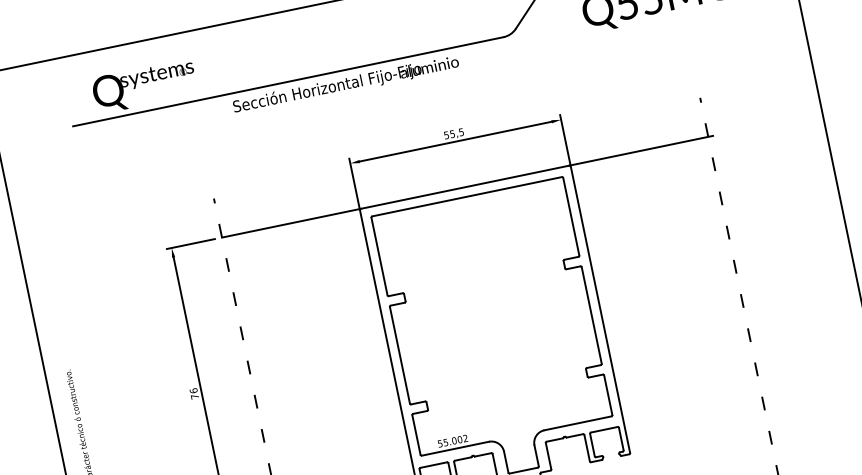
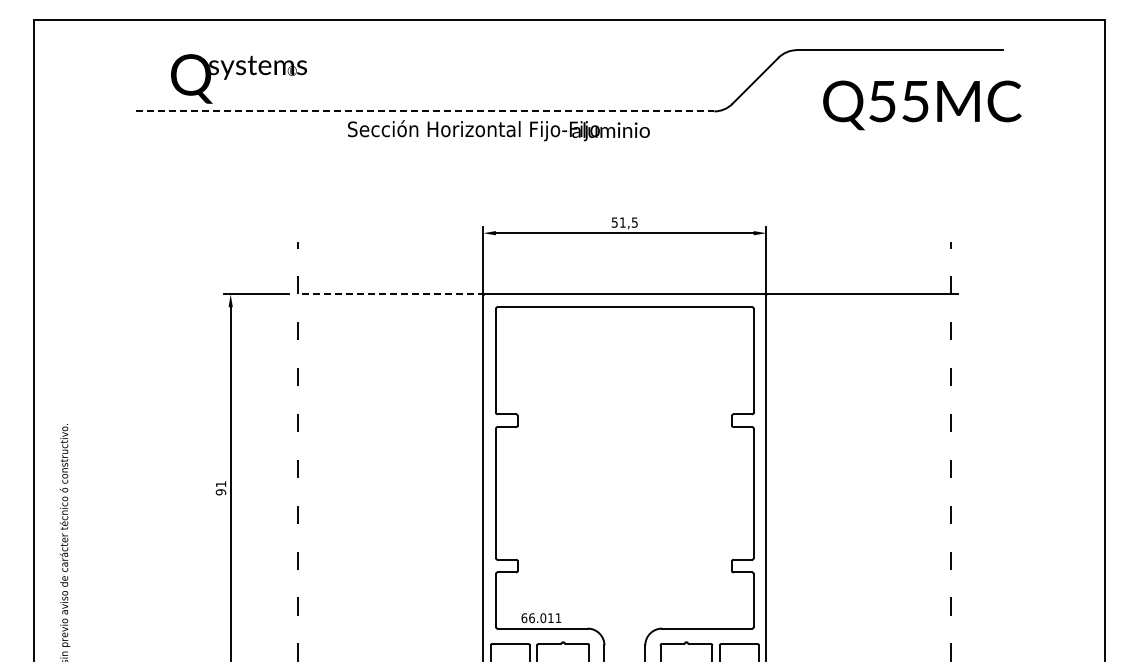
line: (288, 81) -> (425, 111), solid -> dashed
text: (452, 134) -> (622, 222), 55,5 -> 51,5
line: (291, 223) -> (391, 294), solid -> dashed
text: (194, 394) -> (220, 488), 76 -> 91
text: (453, 441) -> (541, 618), 55.002 -> 66.011

